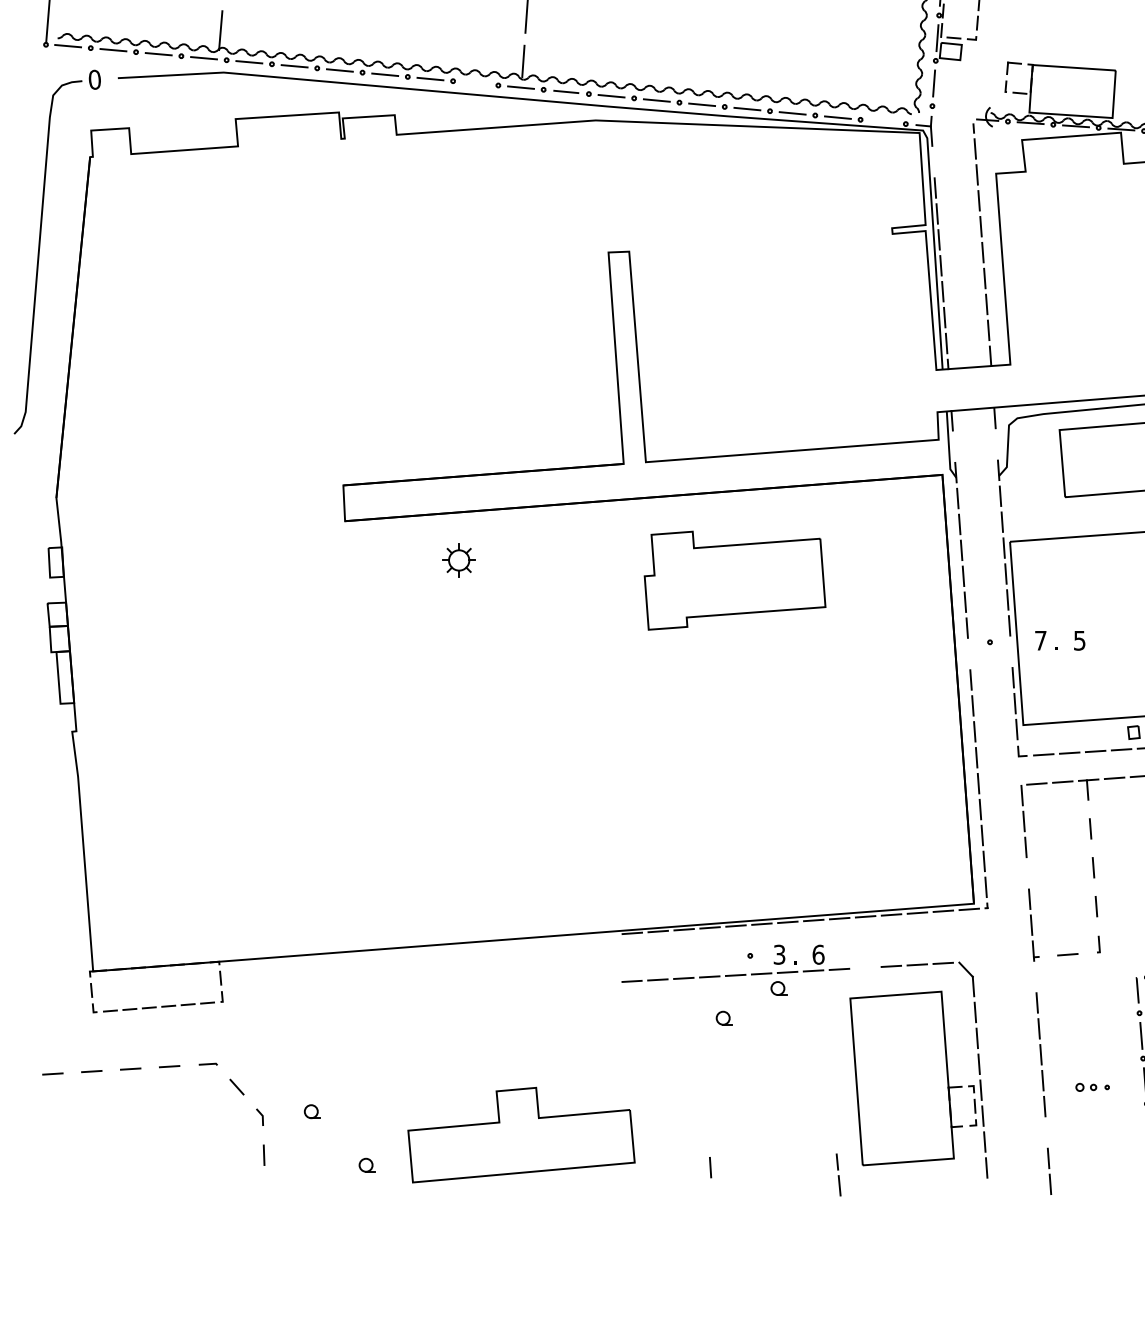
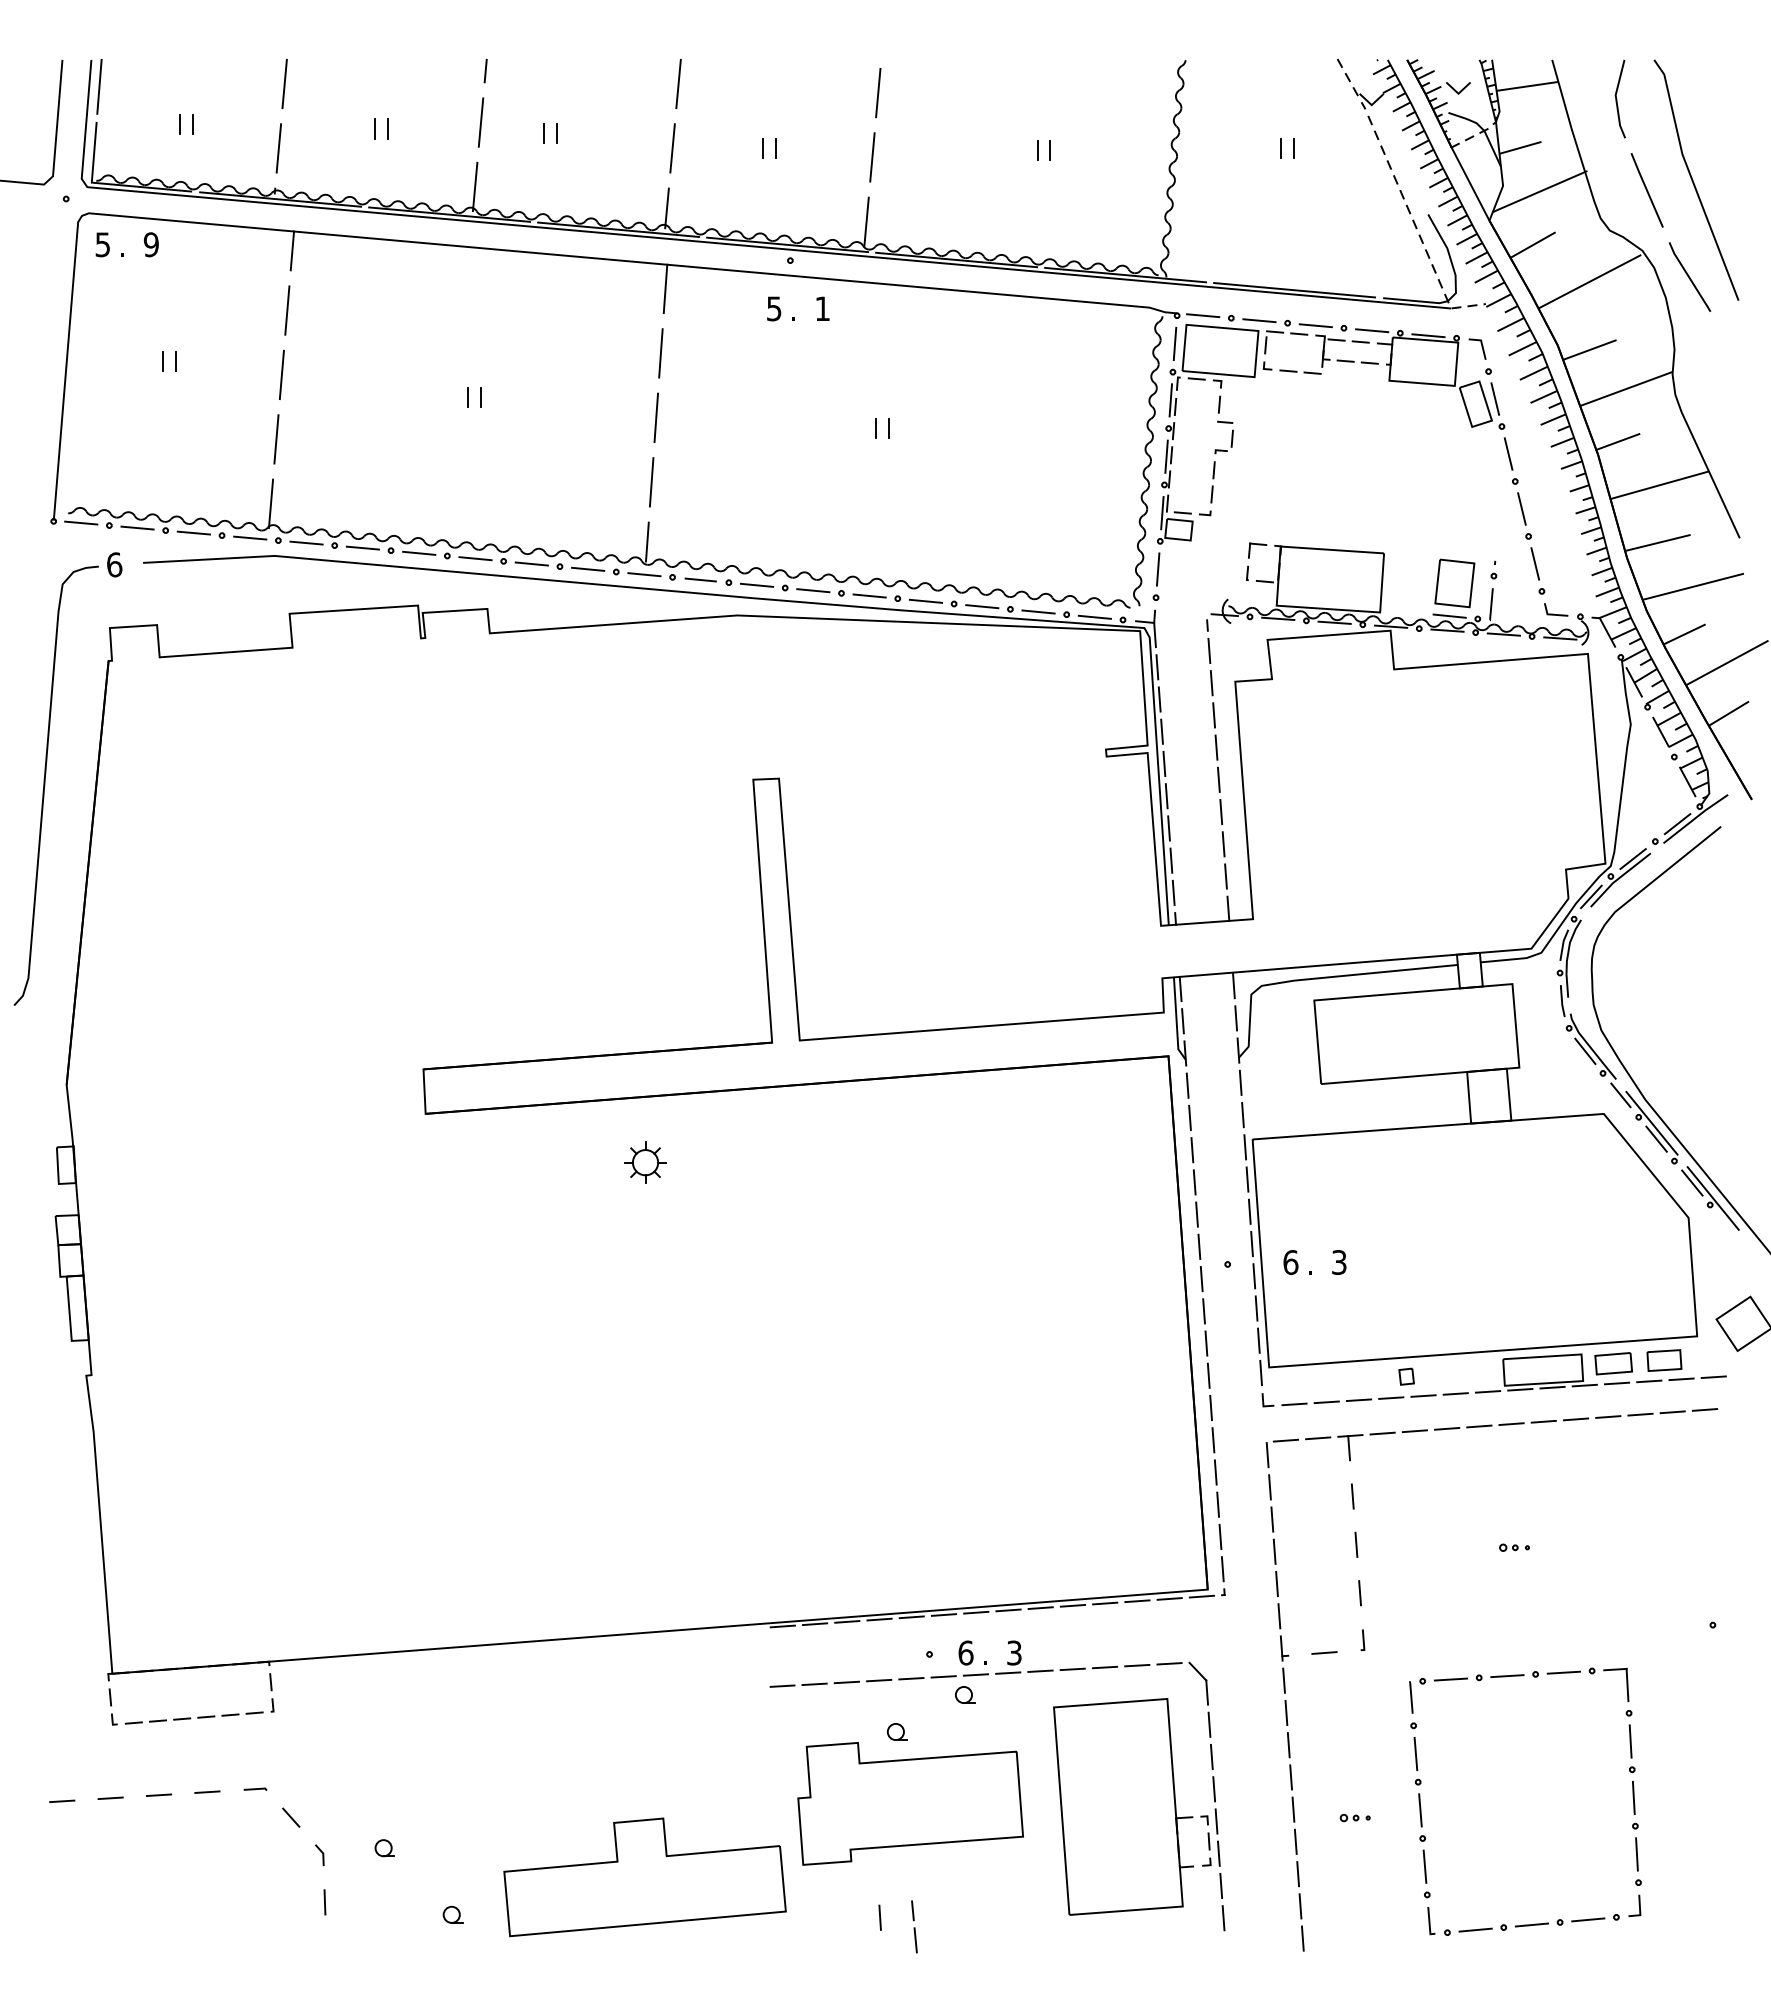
text: (94, 79) -> (114, 564), 0 -> 6
line: (476, 82) -> (588, 568), added
line: (882, 121) -> (1094, 616), added
line: (933, 162) -> (1157, 667), added
line: (997, 444) -> (1236, 1018), added
line: (953, 446) -> (1182, 1021), added
part: (459, 560) -> (645, 1162), moved
part: (734, 580) -> (910, 1803), moved
text: (1040, 640) -> (1290, 1262), 7 -> 6
text: (1079, 640) -> (1339, 1262), 5 -> 3
line: (1011, 651) -> (1254, 1276), added
line: (968, 654) -> (1201, 1279), added
line: (1027, 873) -> (1274, 1551), added
text: (779, 954) -> (965, 1652), 3 -> 6
text: (818, 954) -> (1014, 1652), 6 -> 3
line: (865, 967) -> (1072, 1669), added
line: (1034, 976) -> (1283, 1680), added
part: (1091, 1087) -> (1354, 1817), size x0.71
line: (1046, 1132) -> (1298, 1874), added
line: (838, 1175) -> (914, 1927), moved

